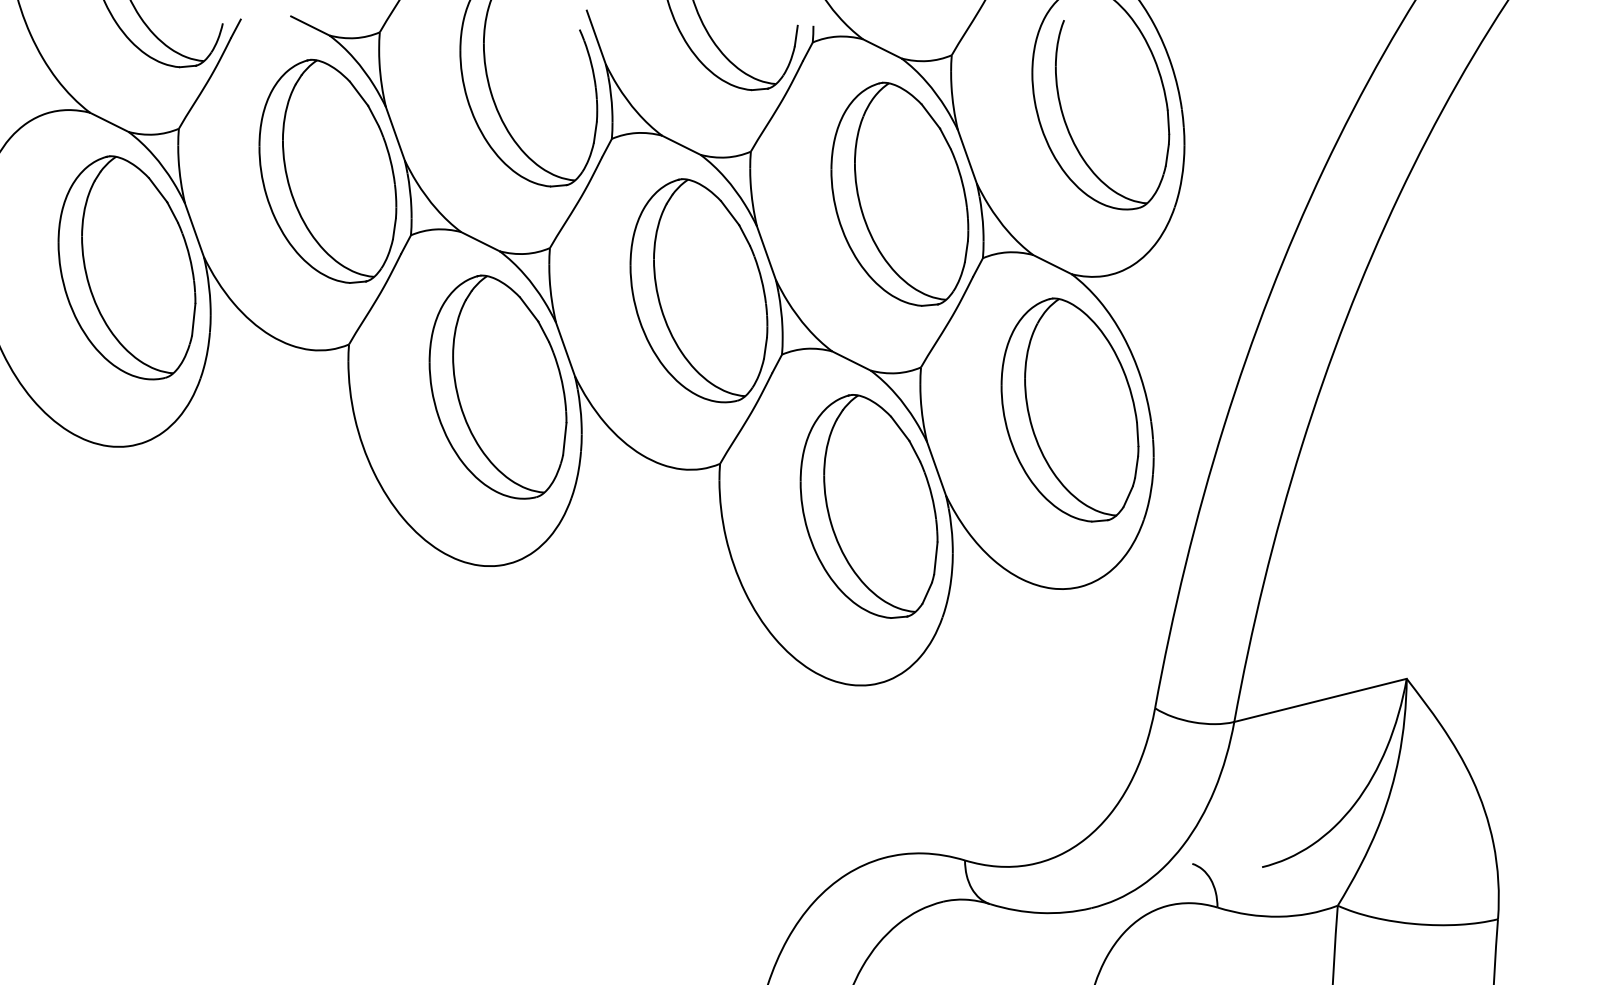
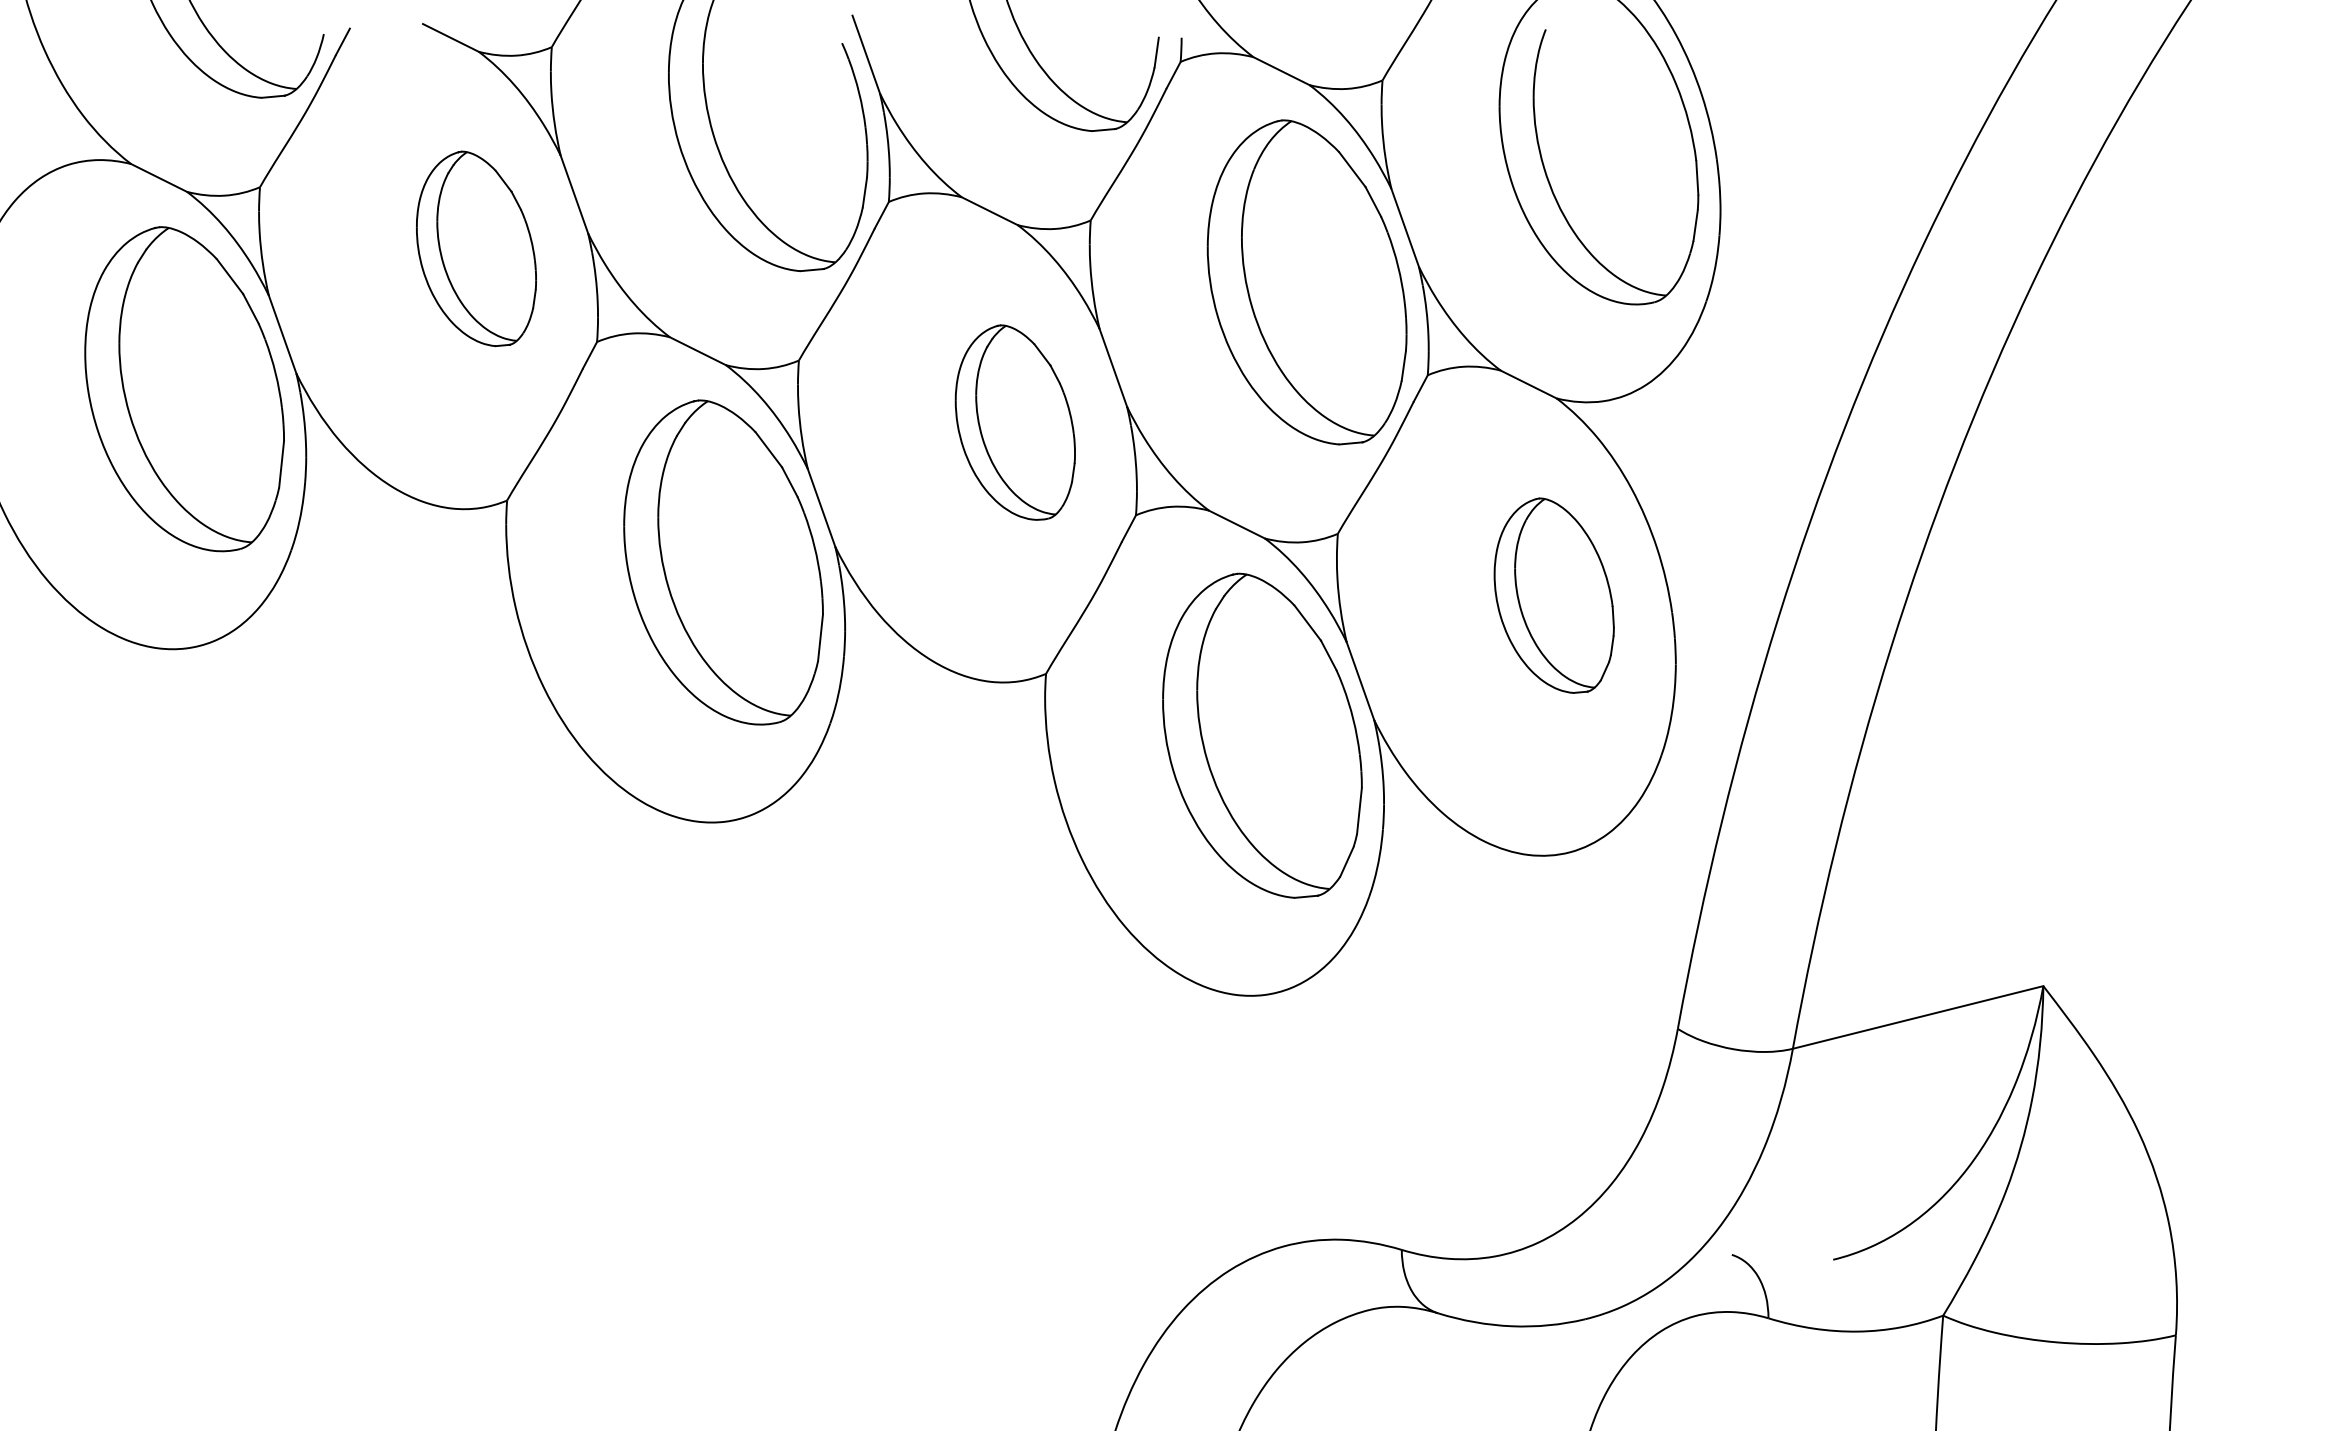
part: (327, 170) -> (475, 247), size x0.6
part: (698, 290) -> (1014, 422), size x0.6
part: (1069, 409) -> (1553, 594), size x0.6

